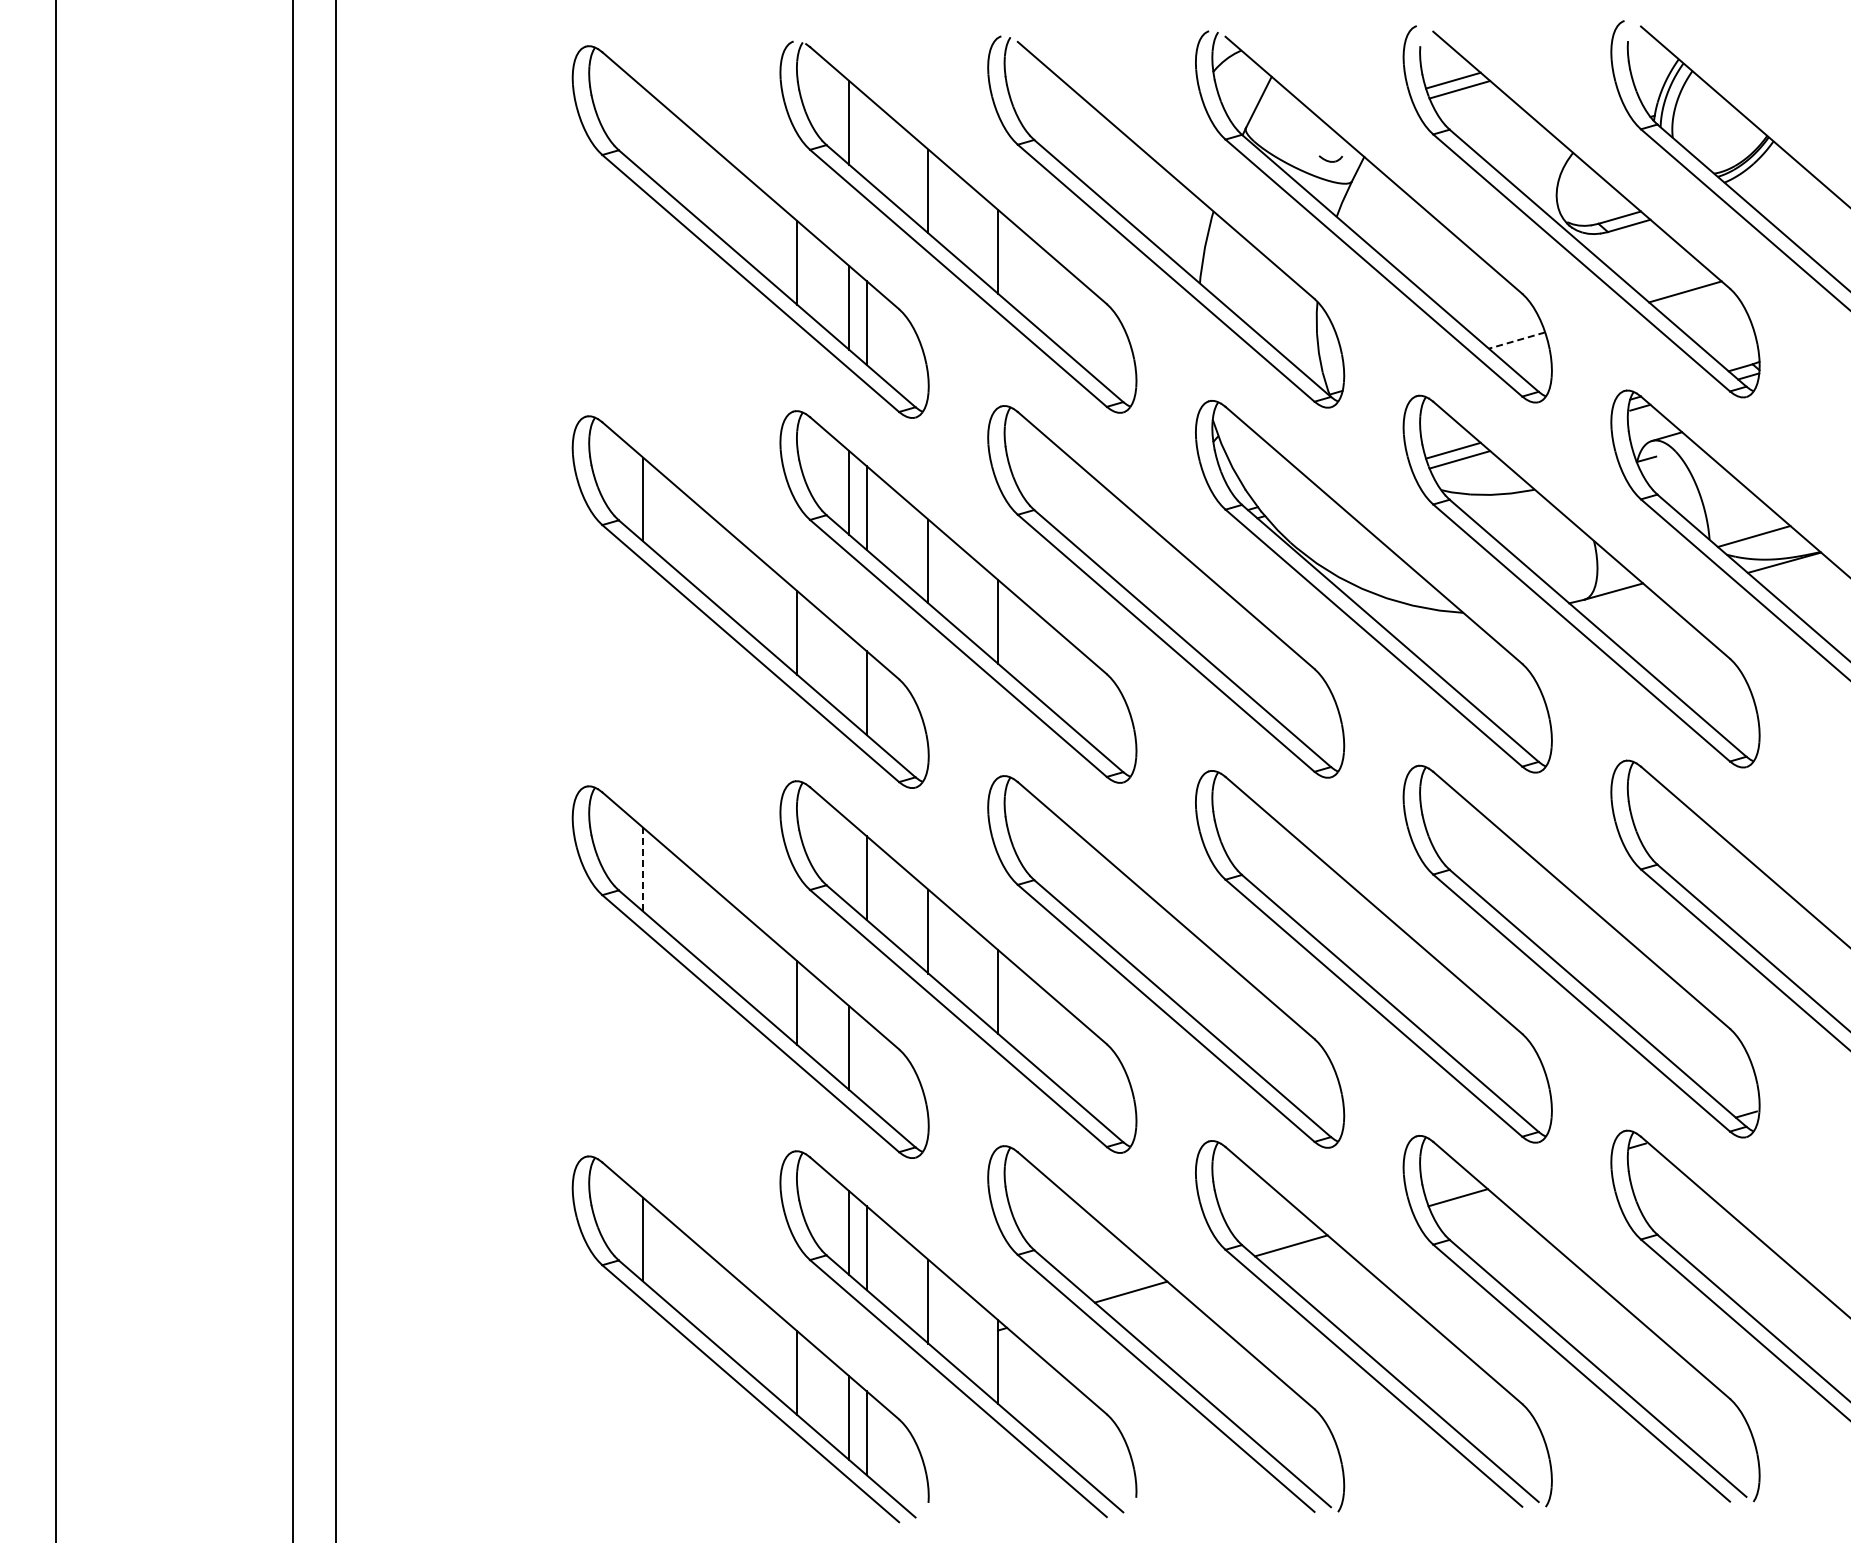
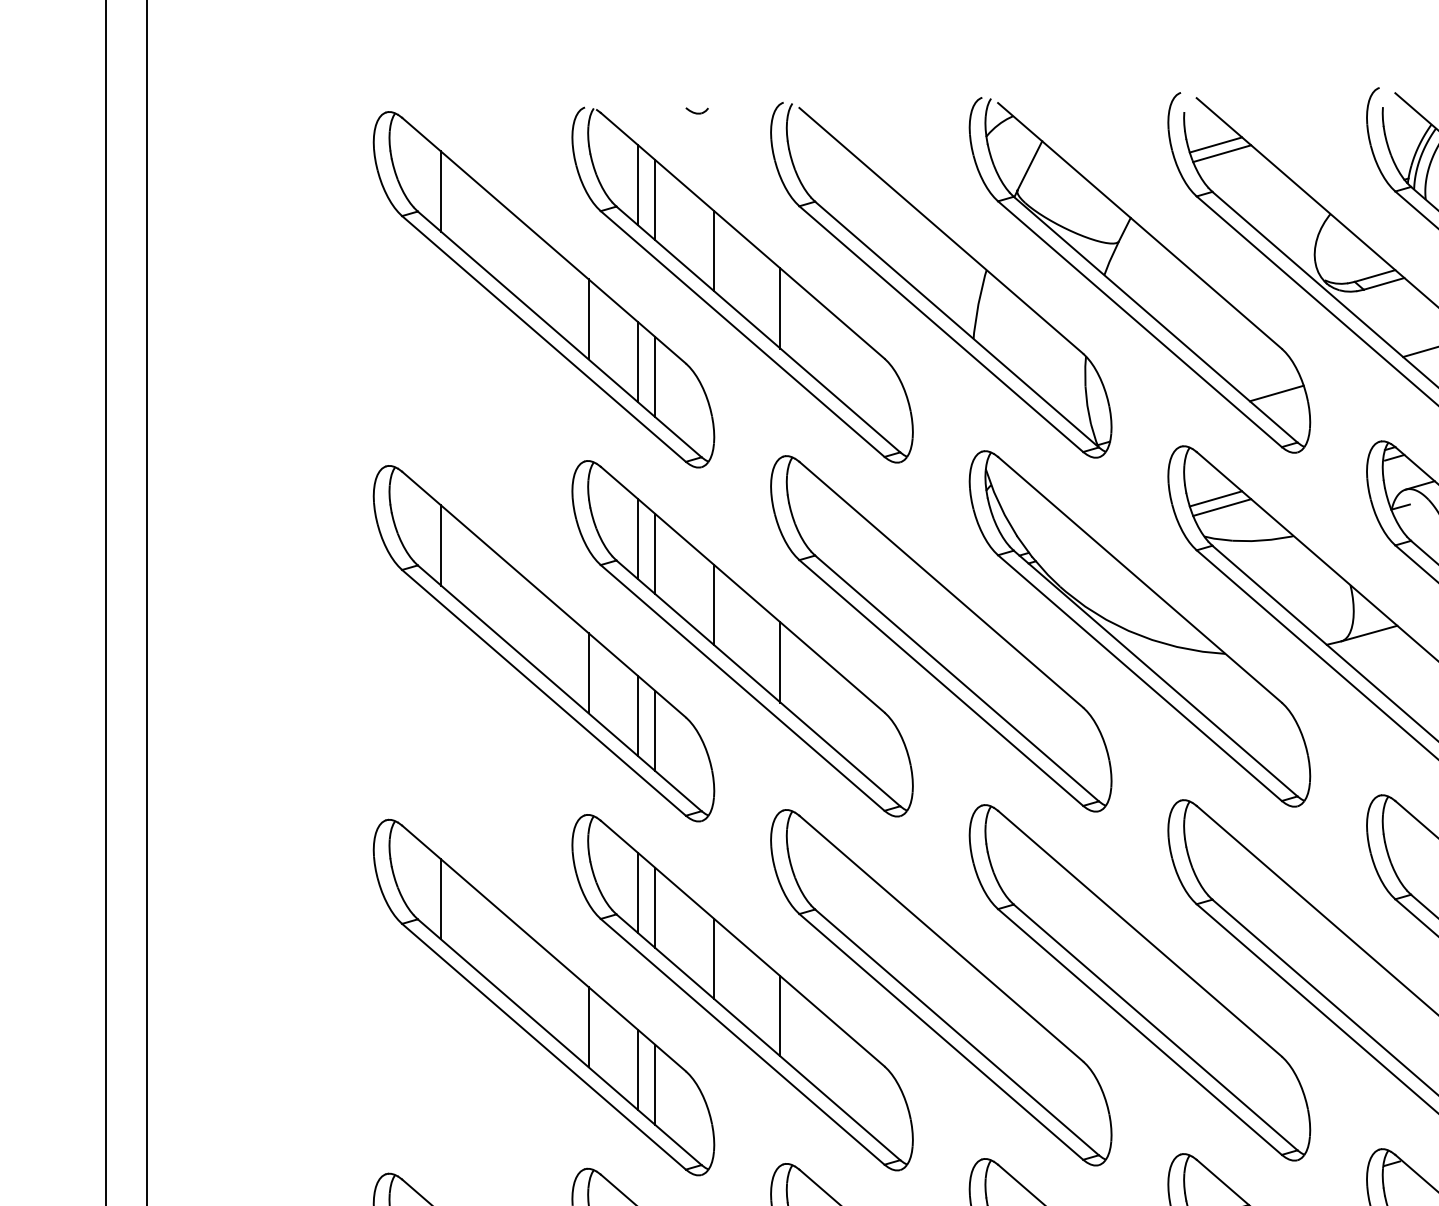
line: (643, 129) -> (441, 191), added
line: (866, 137) -> (654, 199), added
part: (1330, 158) -> (696, 110), moved
line: (1516, 340) -> (1276, 393), dashed -> solid
line: (848, 677) -> (637, 715), added
line: (848, 862) -> (637, 892), added
line: (643, 869) -> (441, 899), dashed -> solid
line: (866, 1063) -> (654, 1084), added

